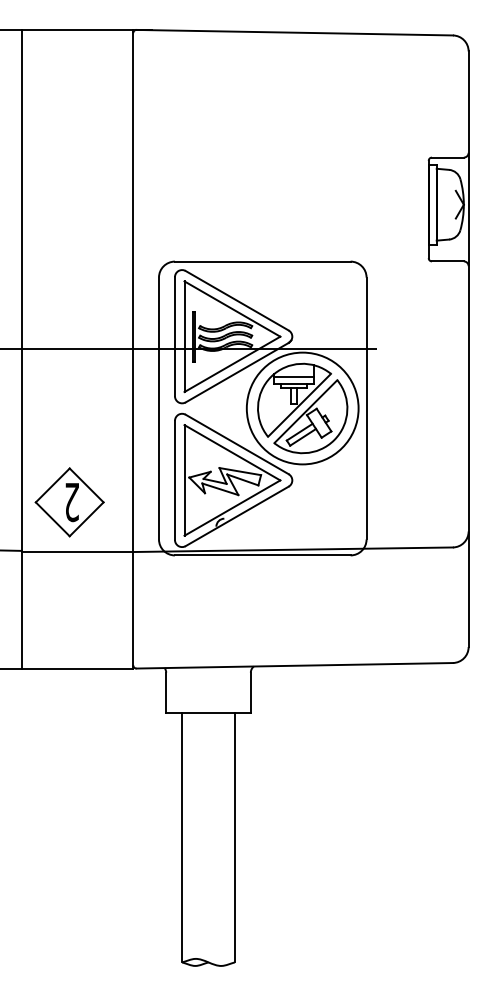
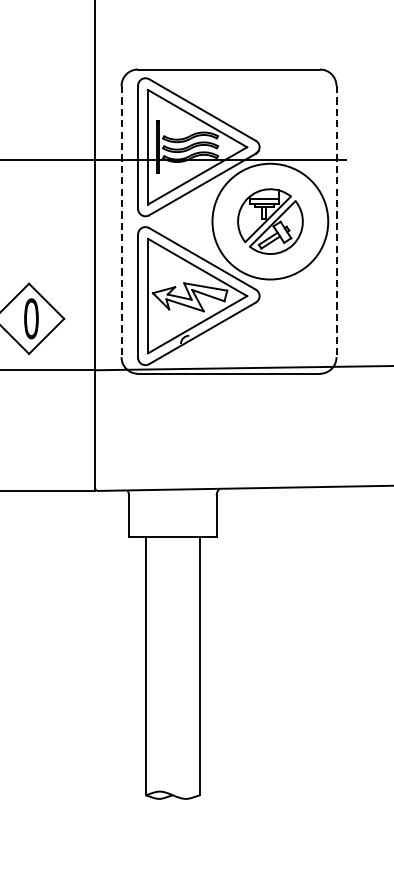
line: (158, 408) -> (121, 221), solid -> dashed
part: (302, 408) -> (270, 221), size x0.7
line: (366, 408) -> (336, 221), solid -> dashed
text: (72, 502) -> (31, 318), 2 -> 0

